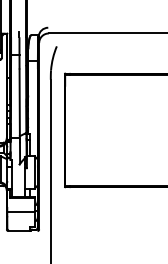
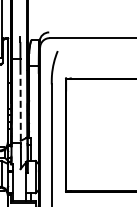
line: (19, 102) -> (20, 107), solid -> dashed

